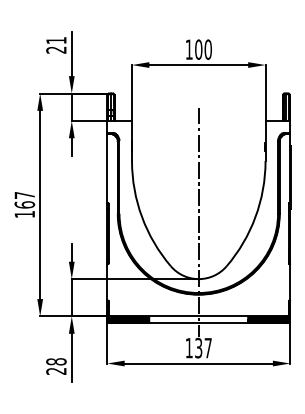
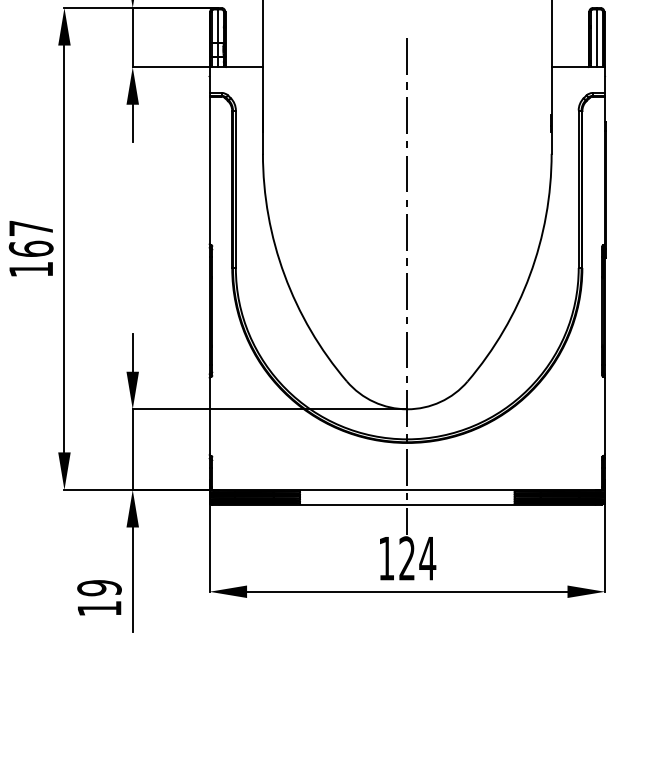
text: (203, 348) -> (417, 559), 137 -> 124
text: (56, 366) -> (99, 598), 28 -> 19

